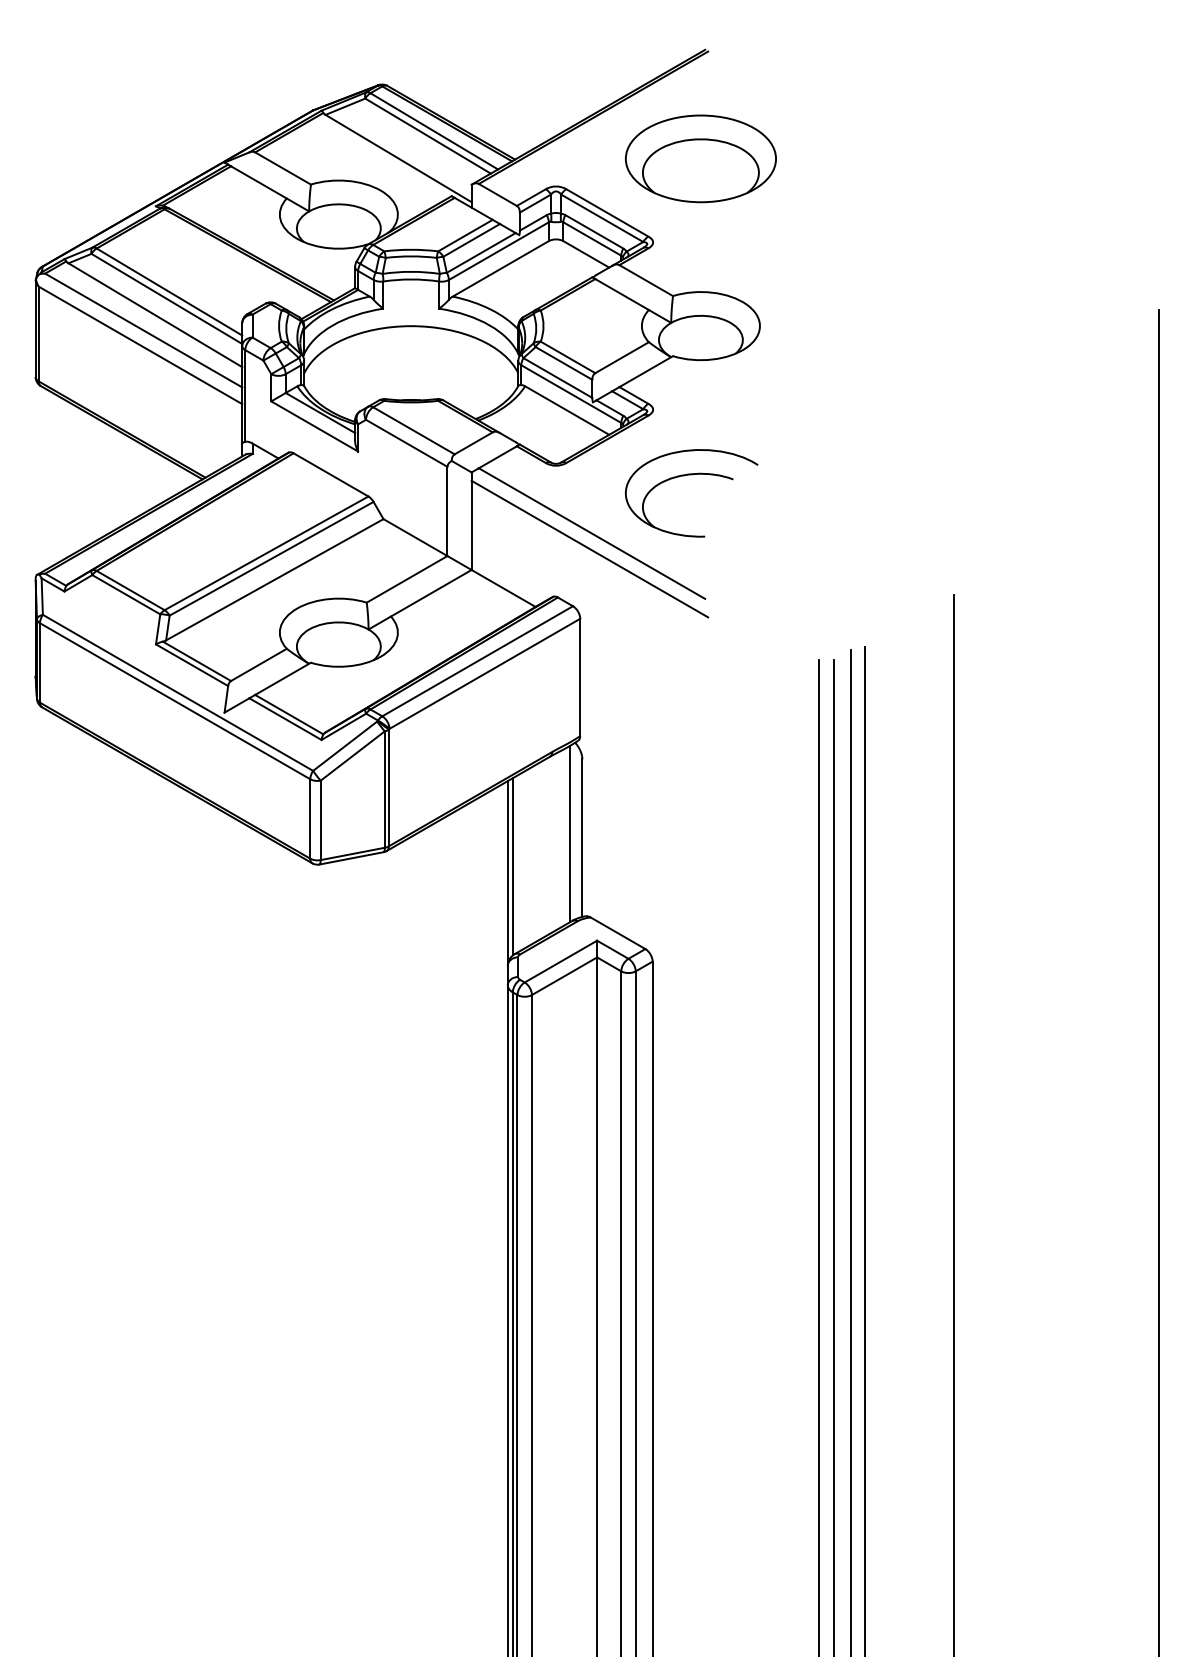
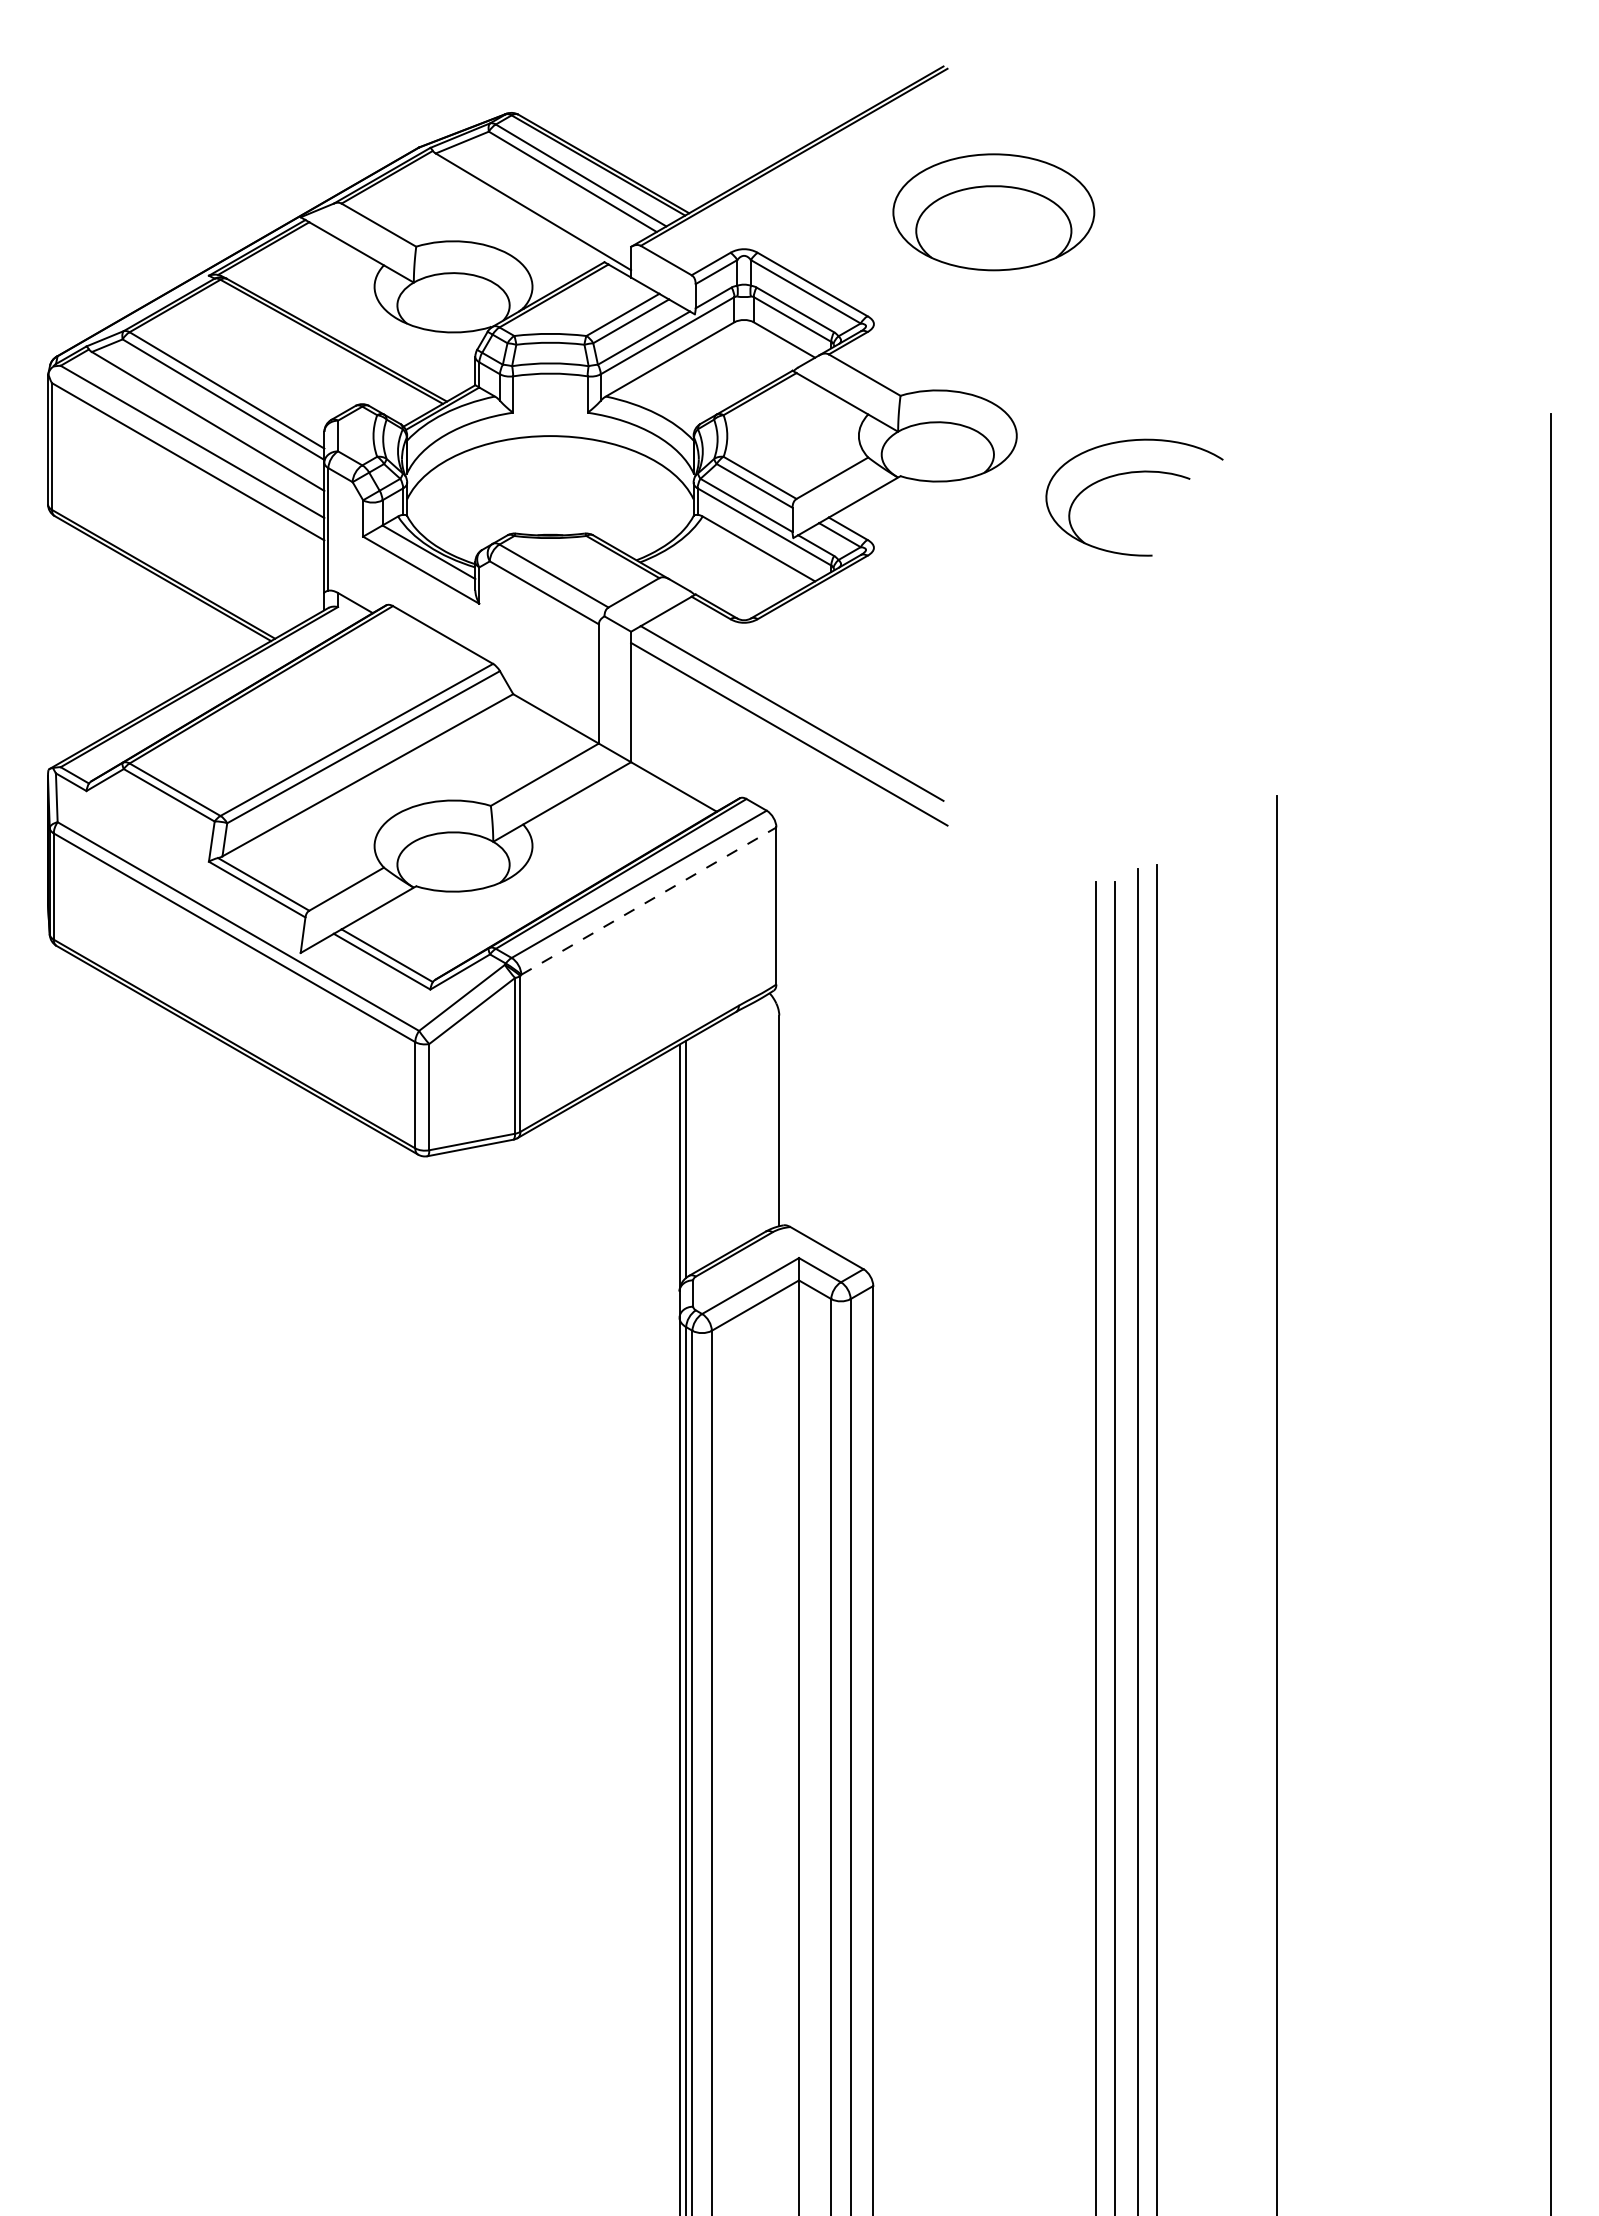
part: (700, 159) -> (993, 212), moved
part: (690, 475) -> (1133, 473), moved
line: (485, 673) -> (649, 900), solid -> dashed
line: (570, 834) -> (763, 1115), removed

